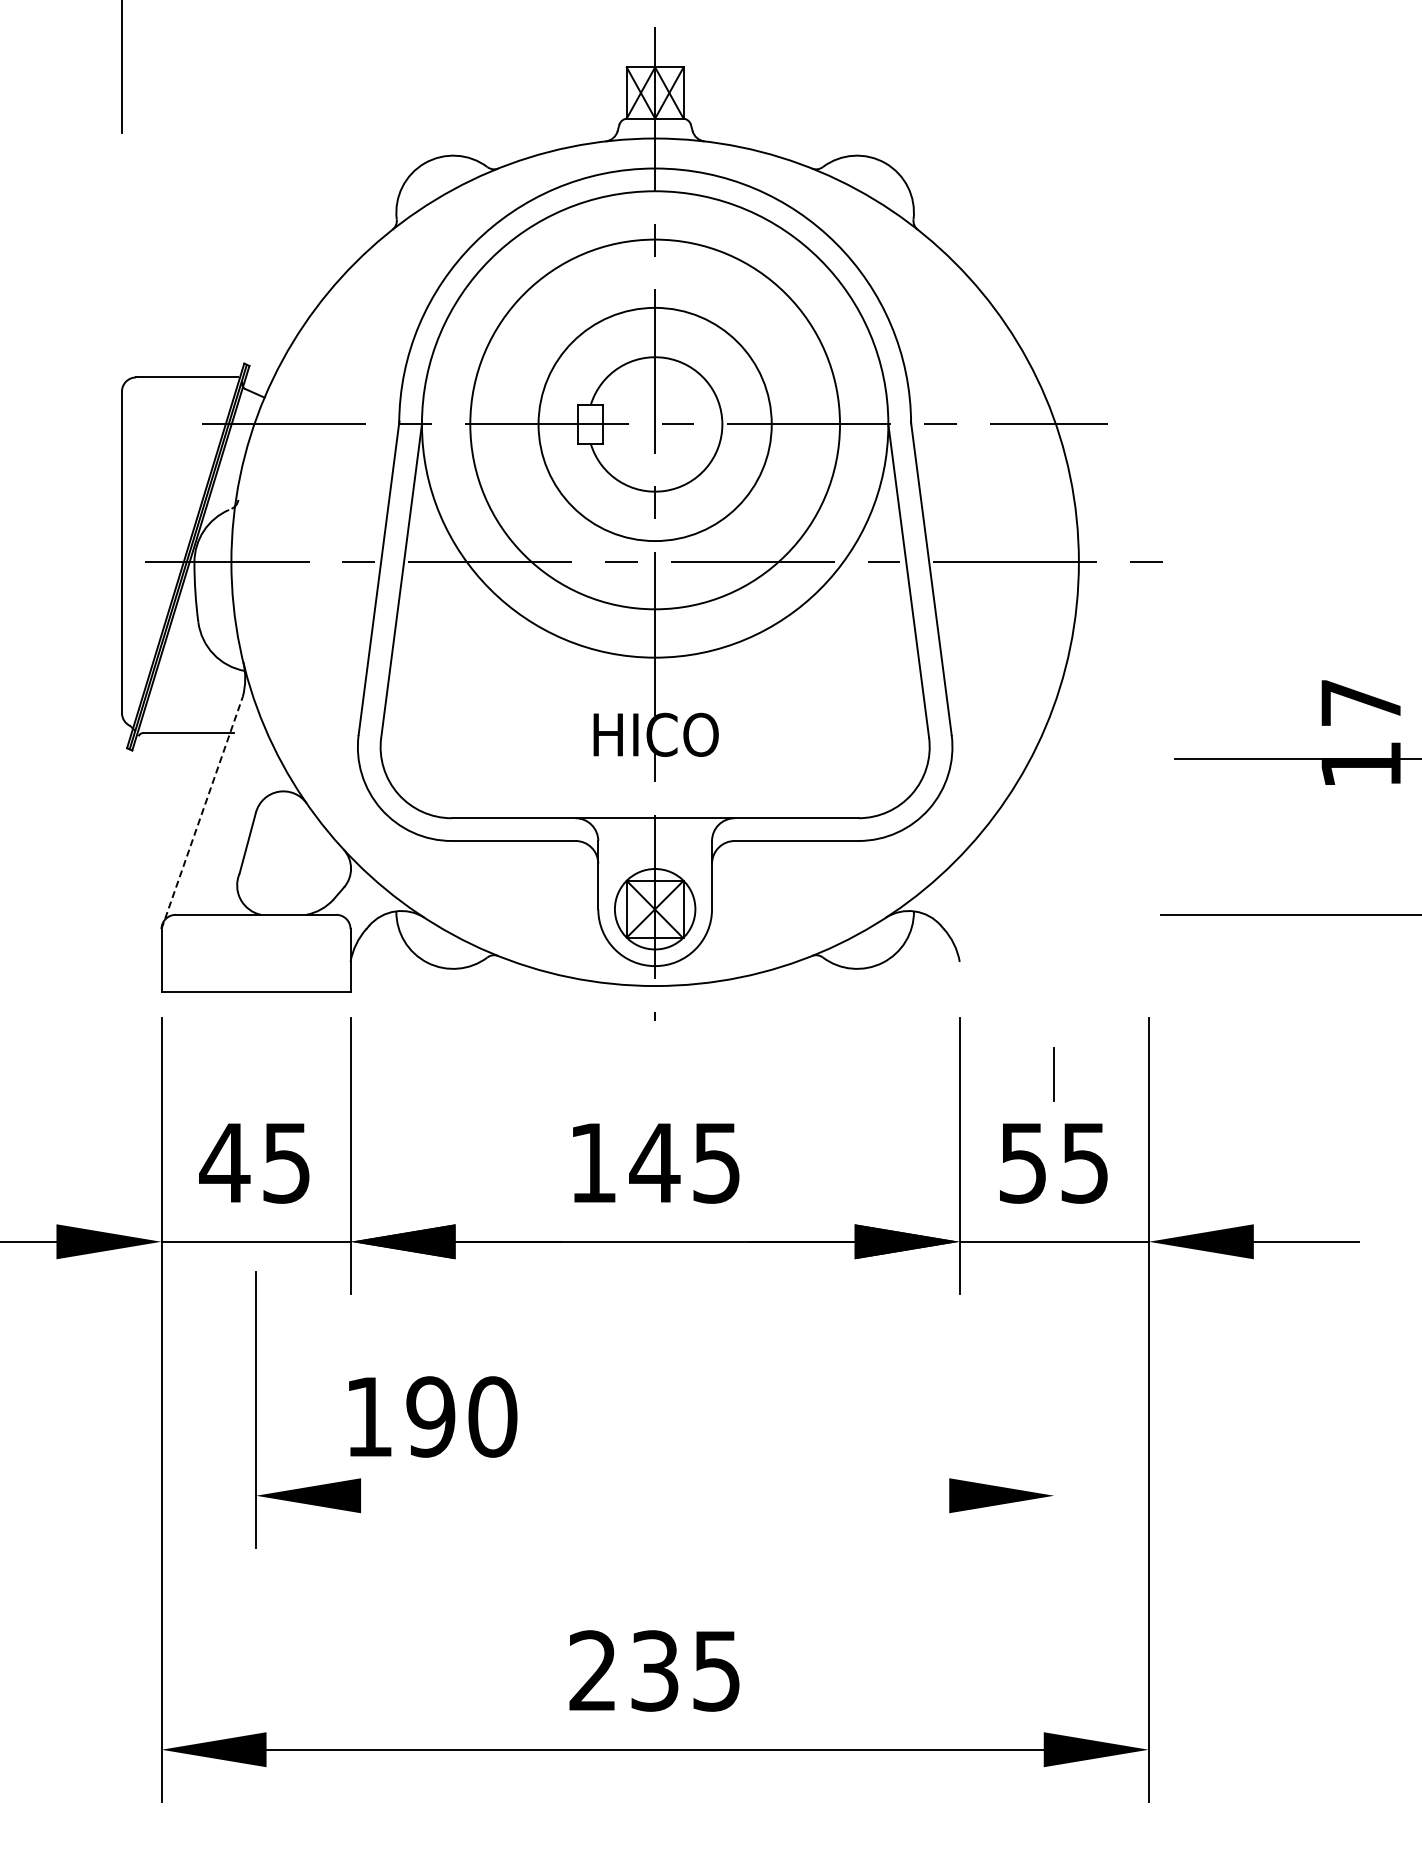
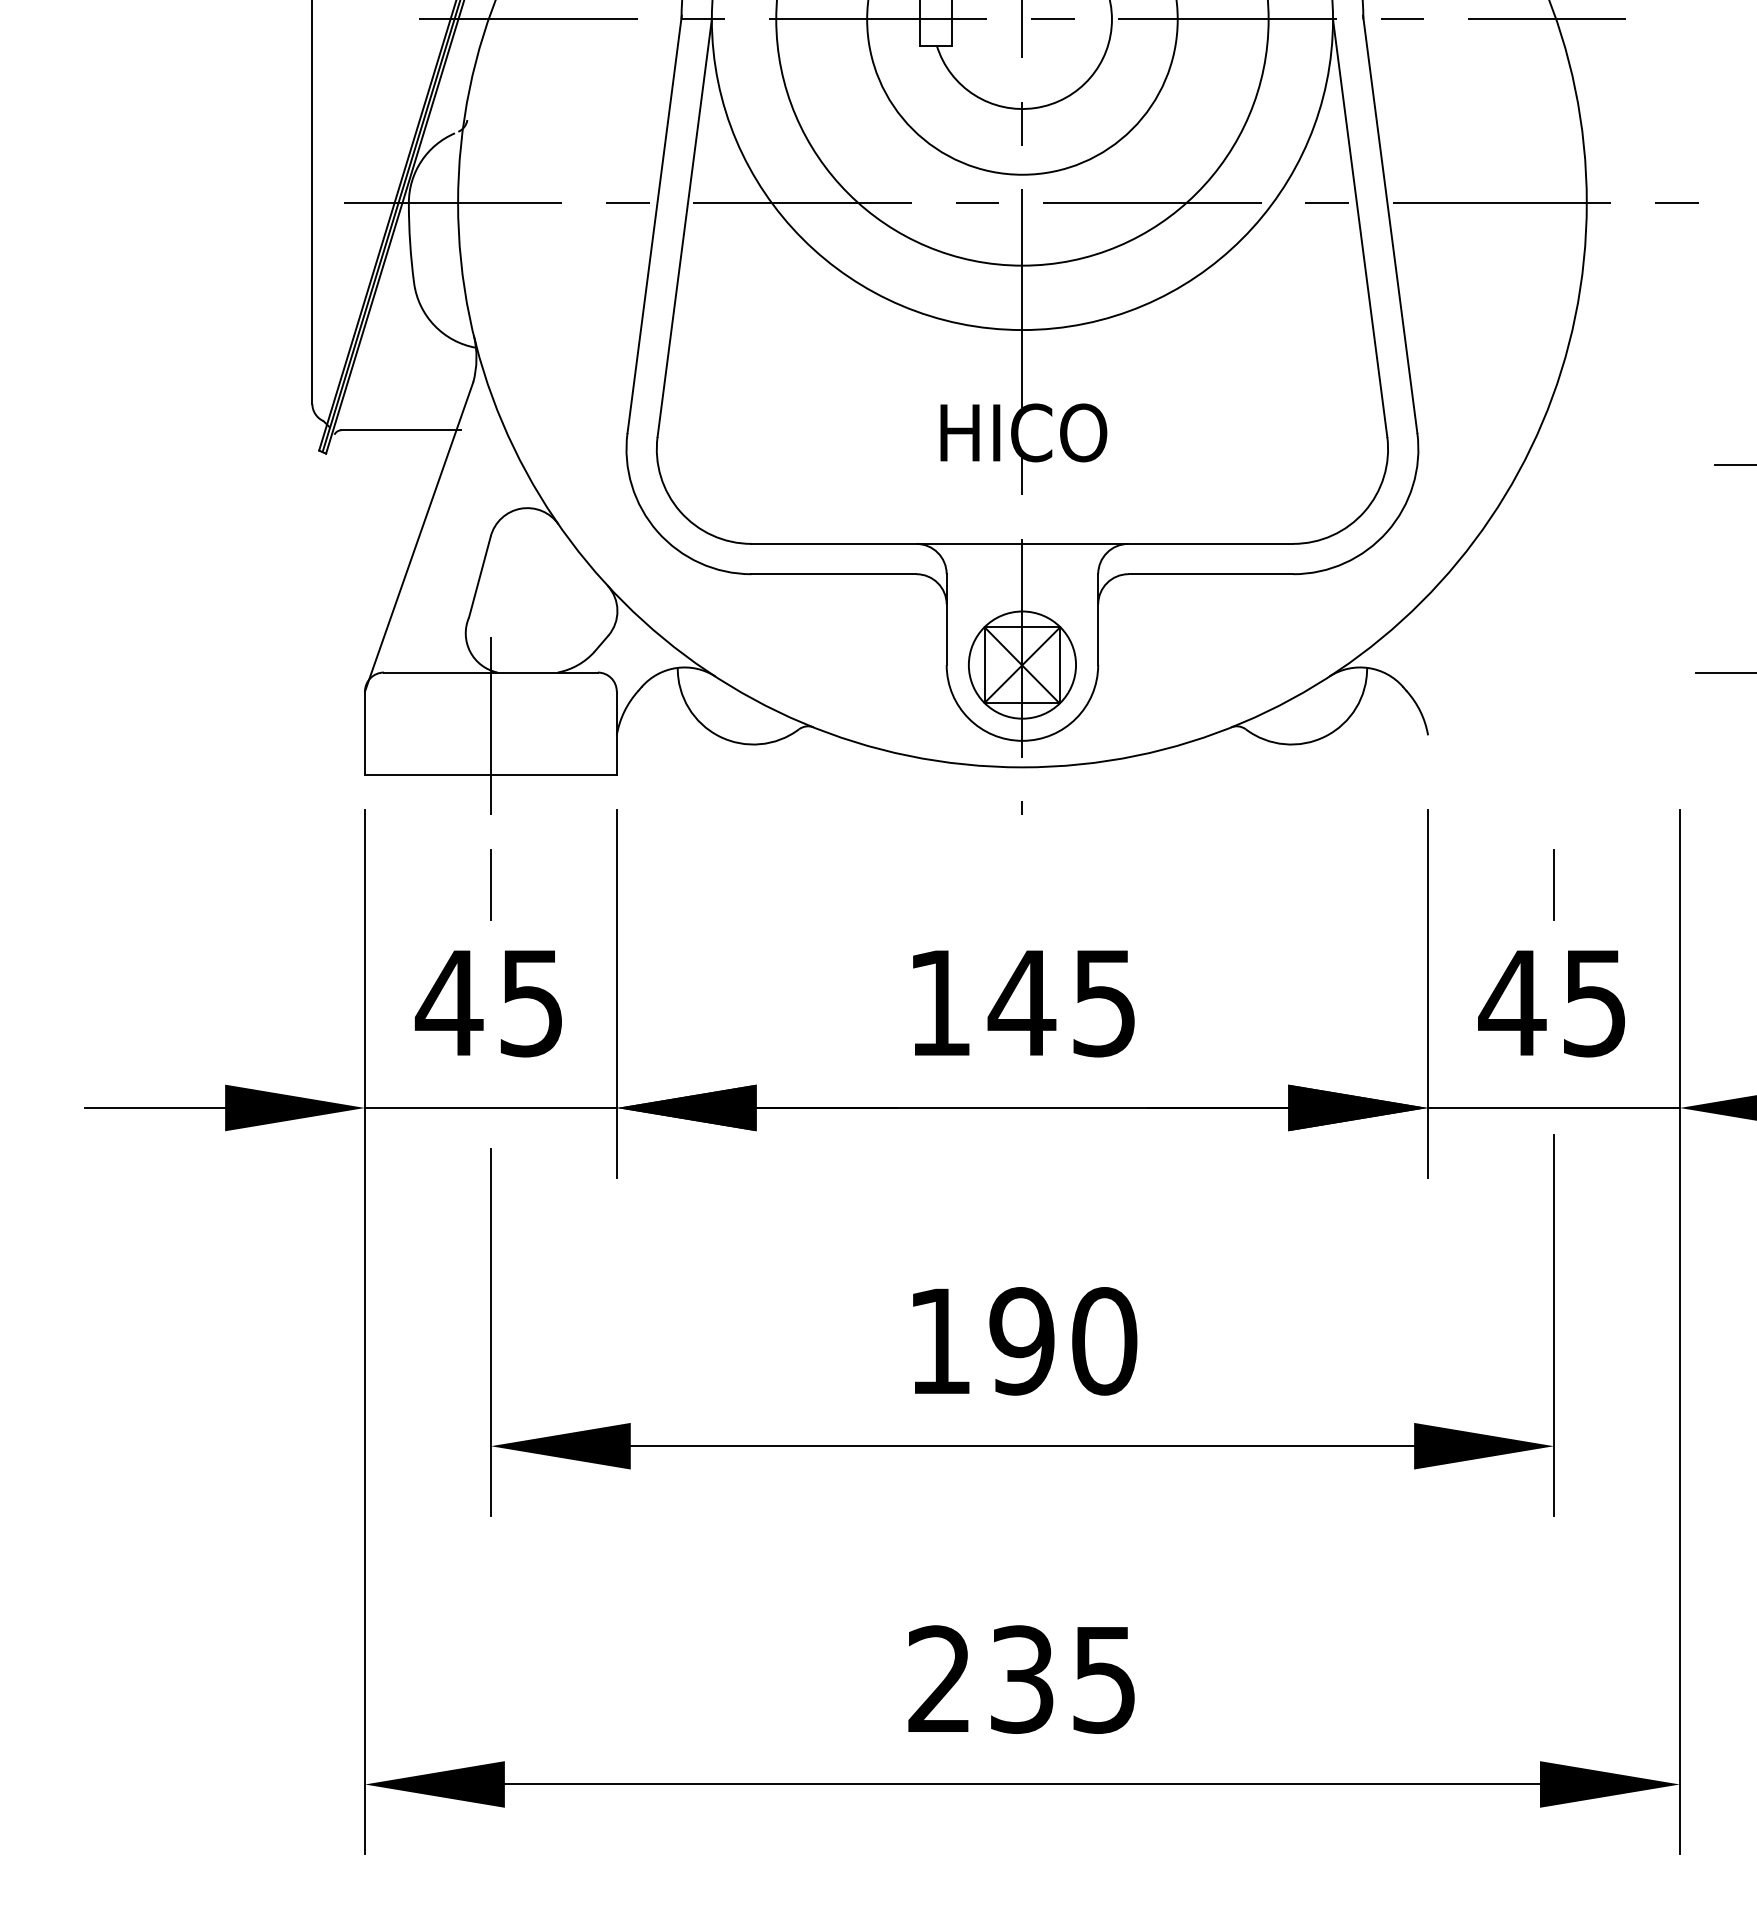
line: (202, 812) -> (419, 536), dashed -> solid
line: (256, 954) -> (491, 725), added
line: (256, 1073) -> (491, 883), added
text: (1022, 1163) -> (1511, 1003), 55 -> 45
line: (1054, 1405) -> (1554, 1326), added
text: (433, 1416) -> (1025, 1340), moved
line: (655, 1495) -> (1022, 1445), added

